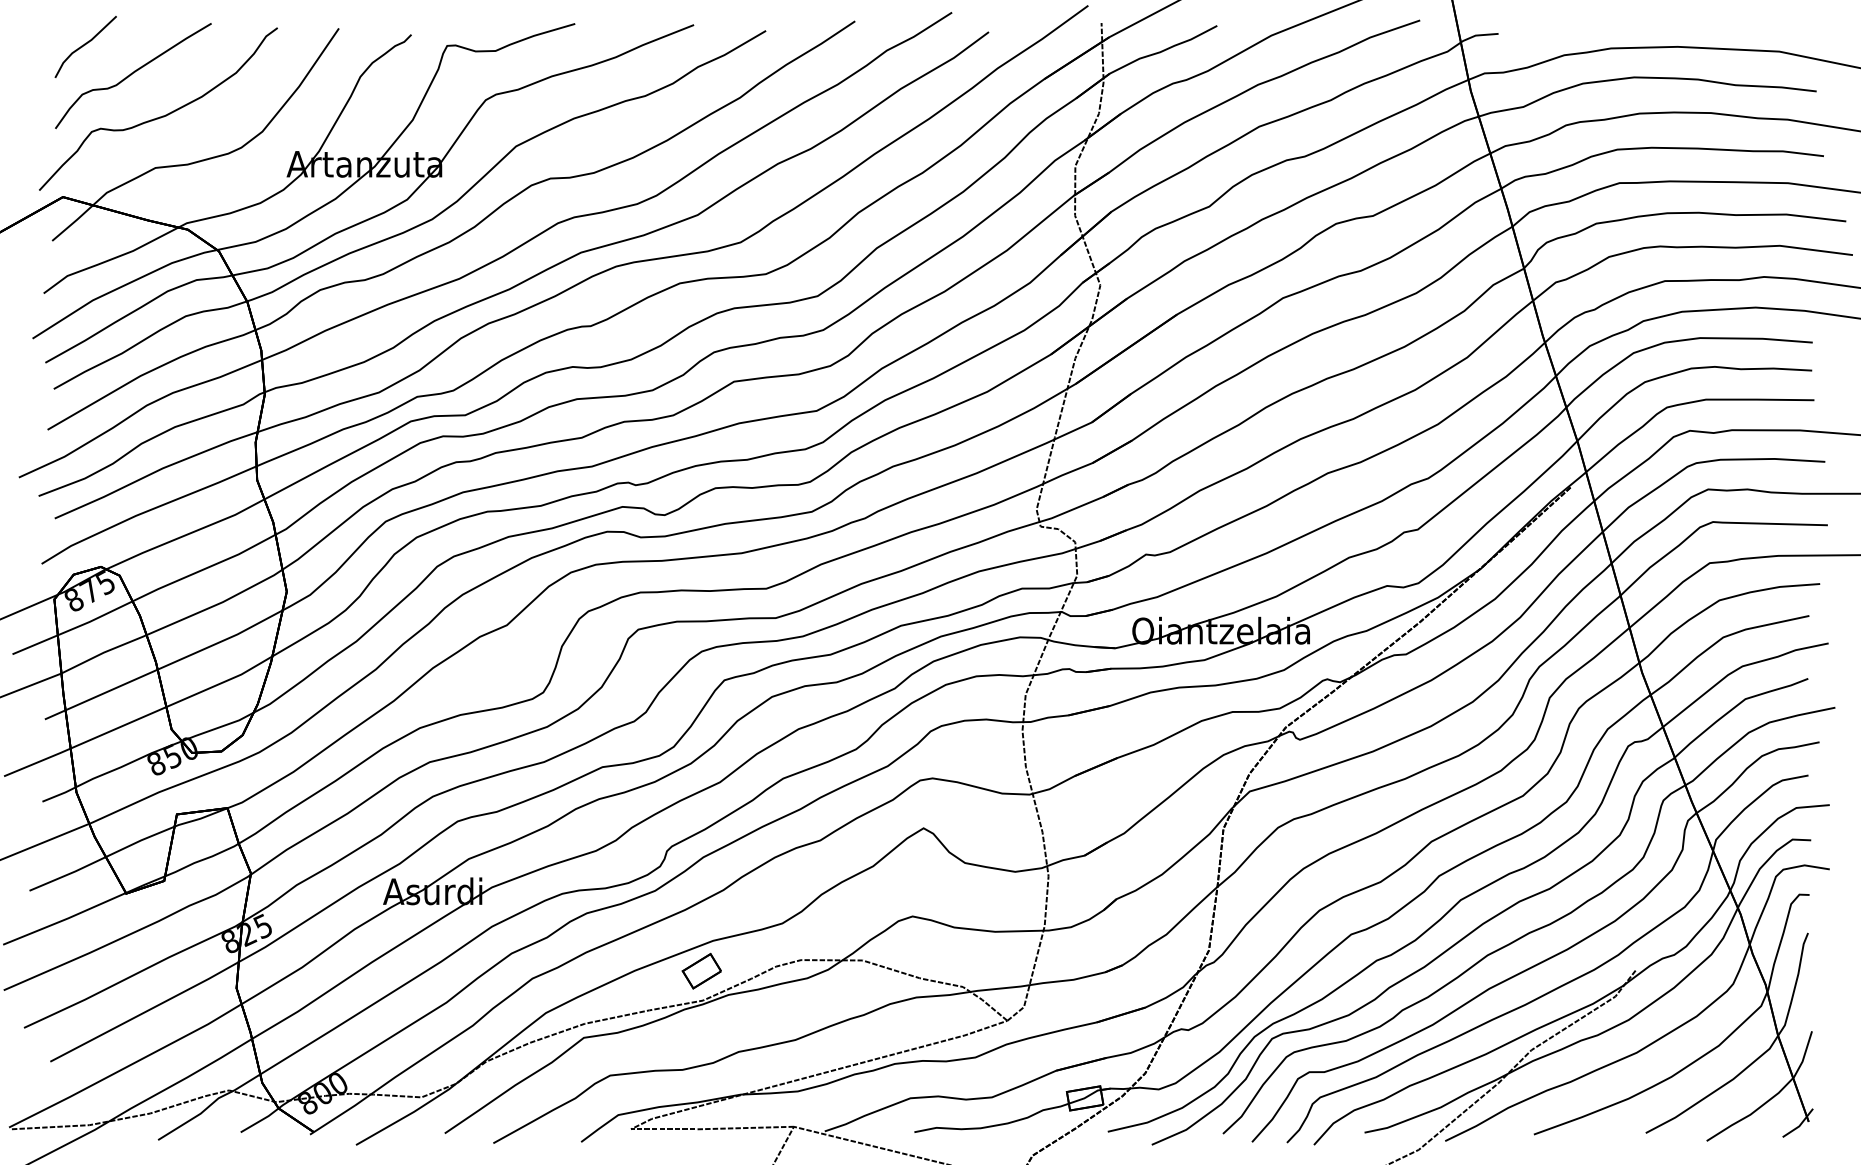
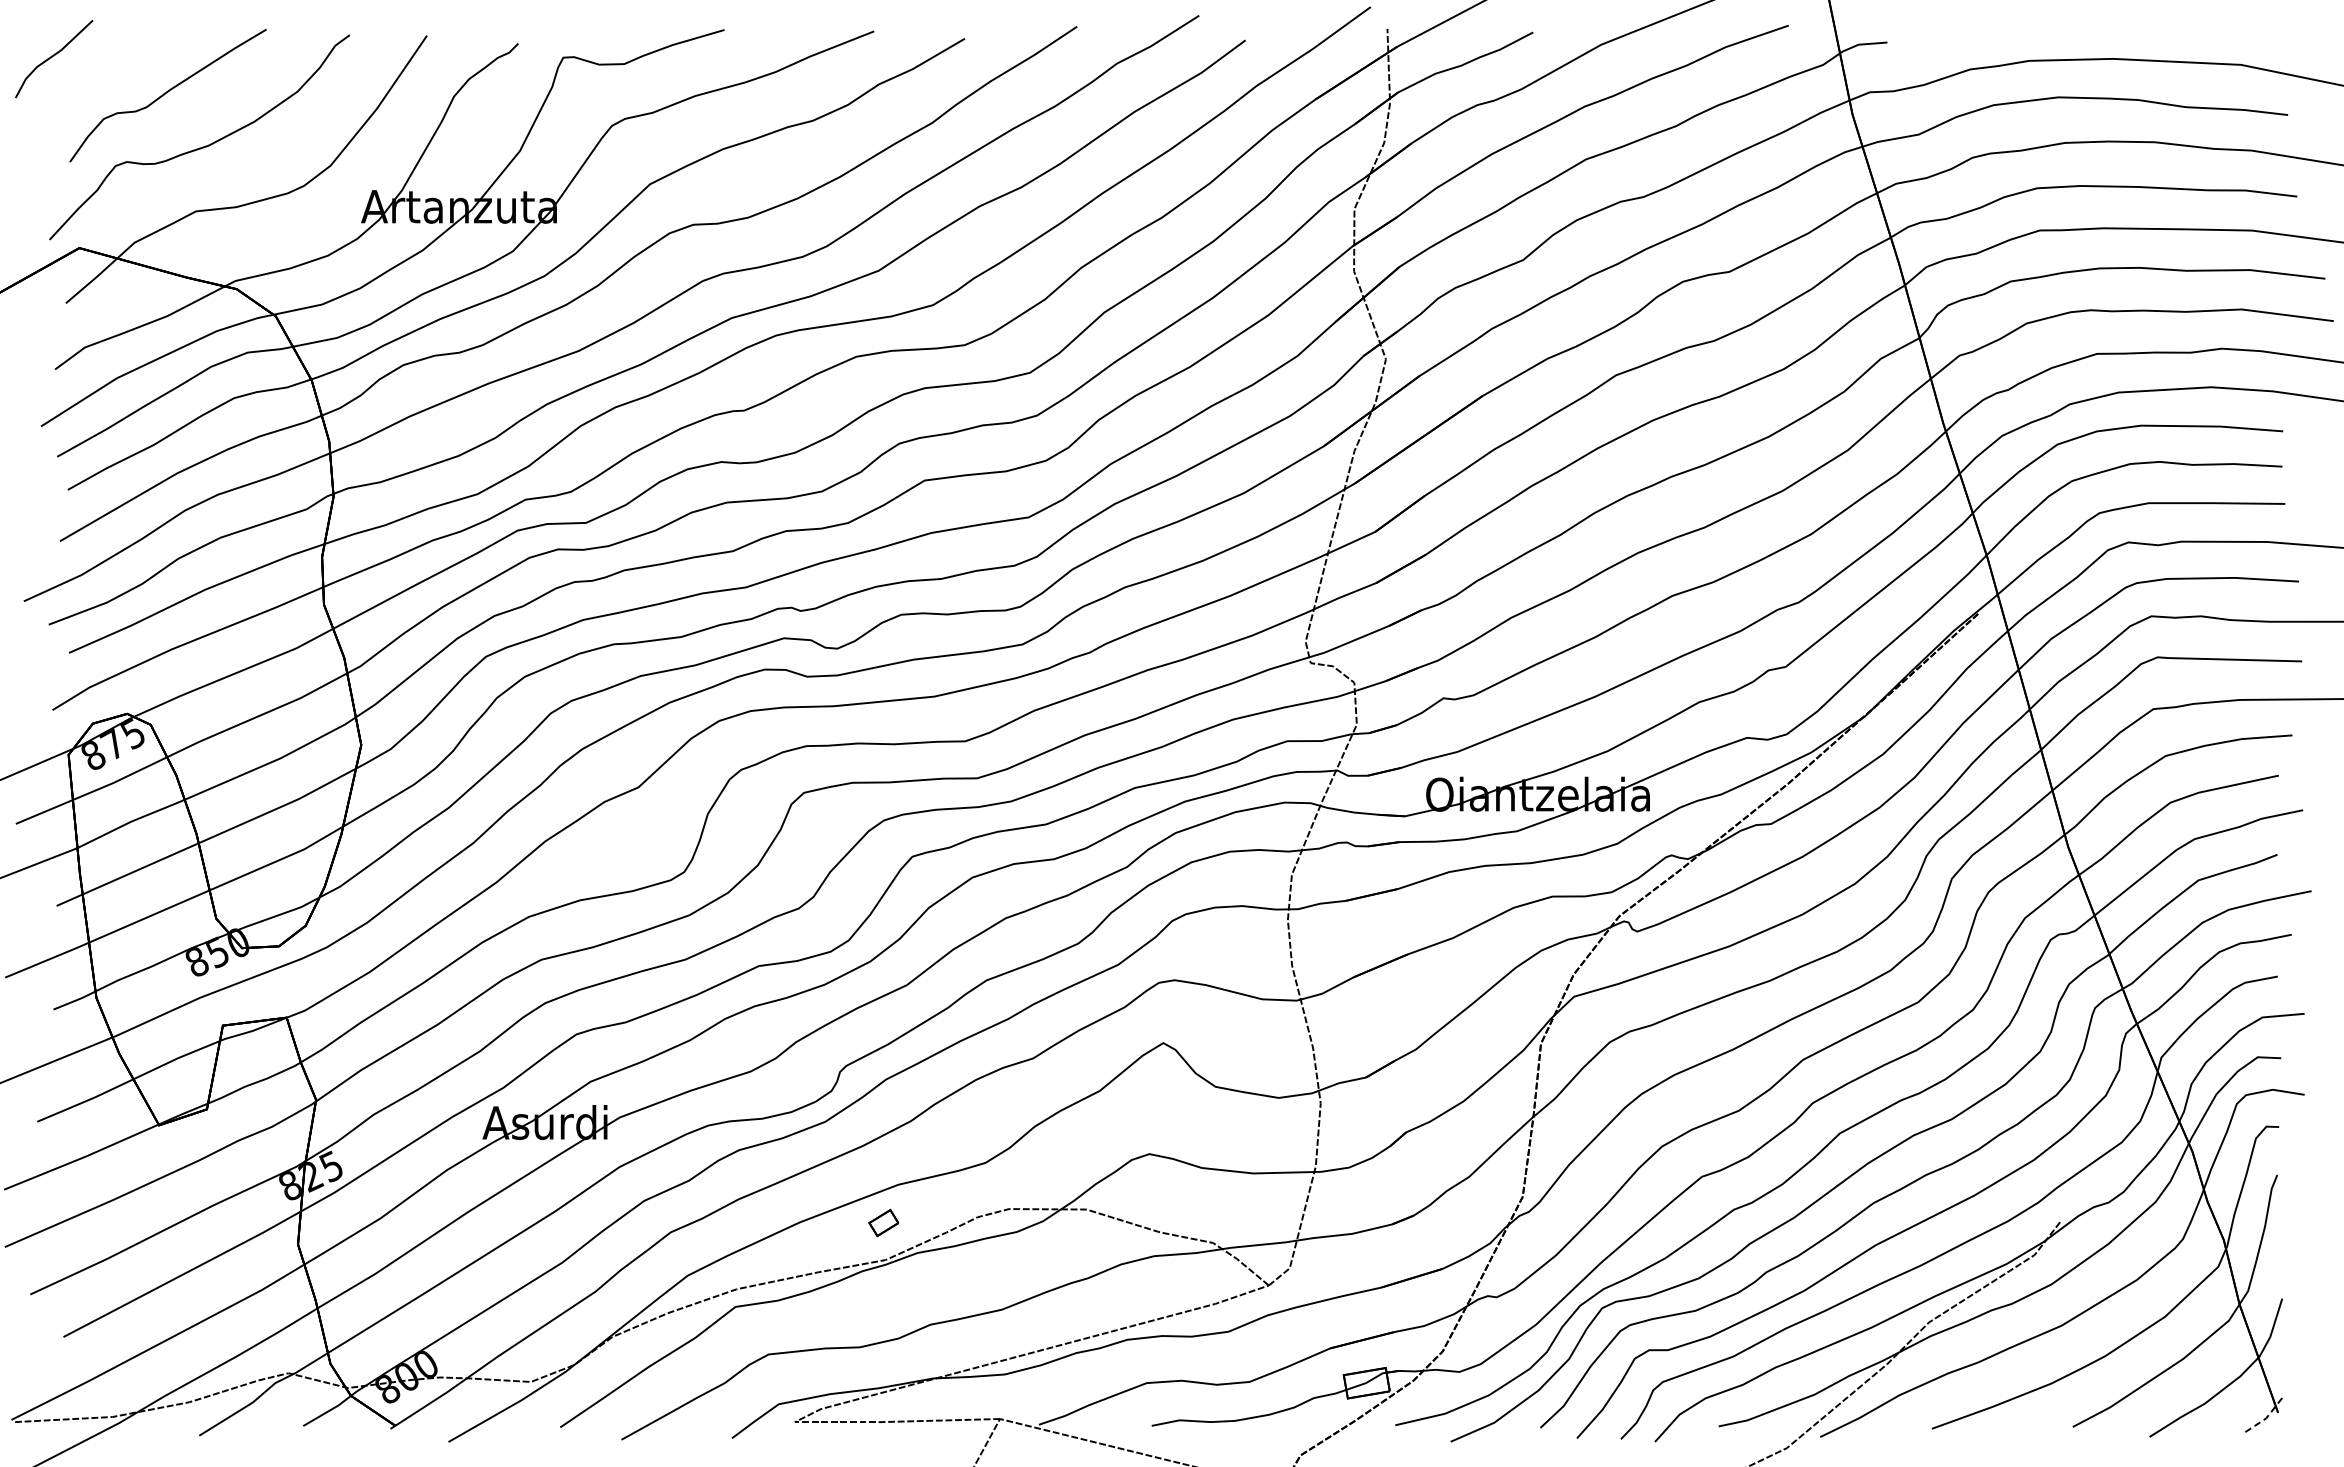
line: (84, 45) -> (52, 57), moved
part: (701, 970) -> (883, 1222), size x0.6
line: (1800, 1124) -> (2267, 1416), solid -> dashed

